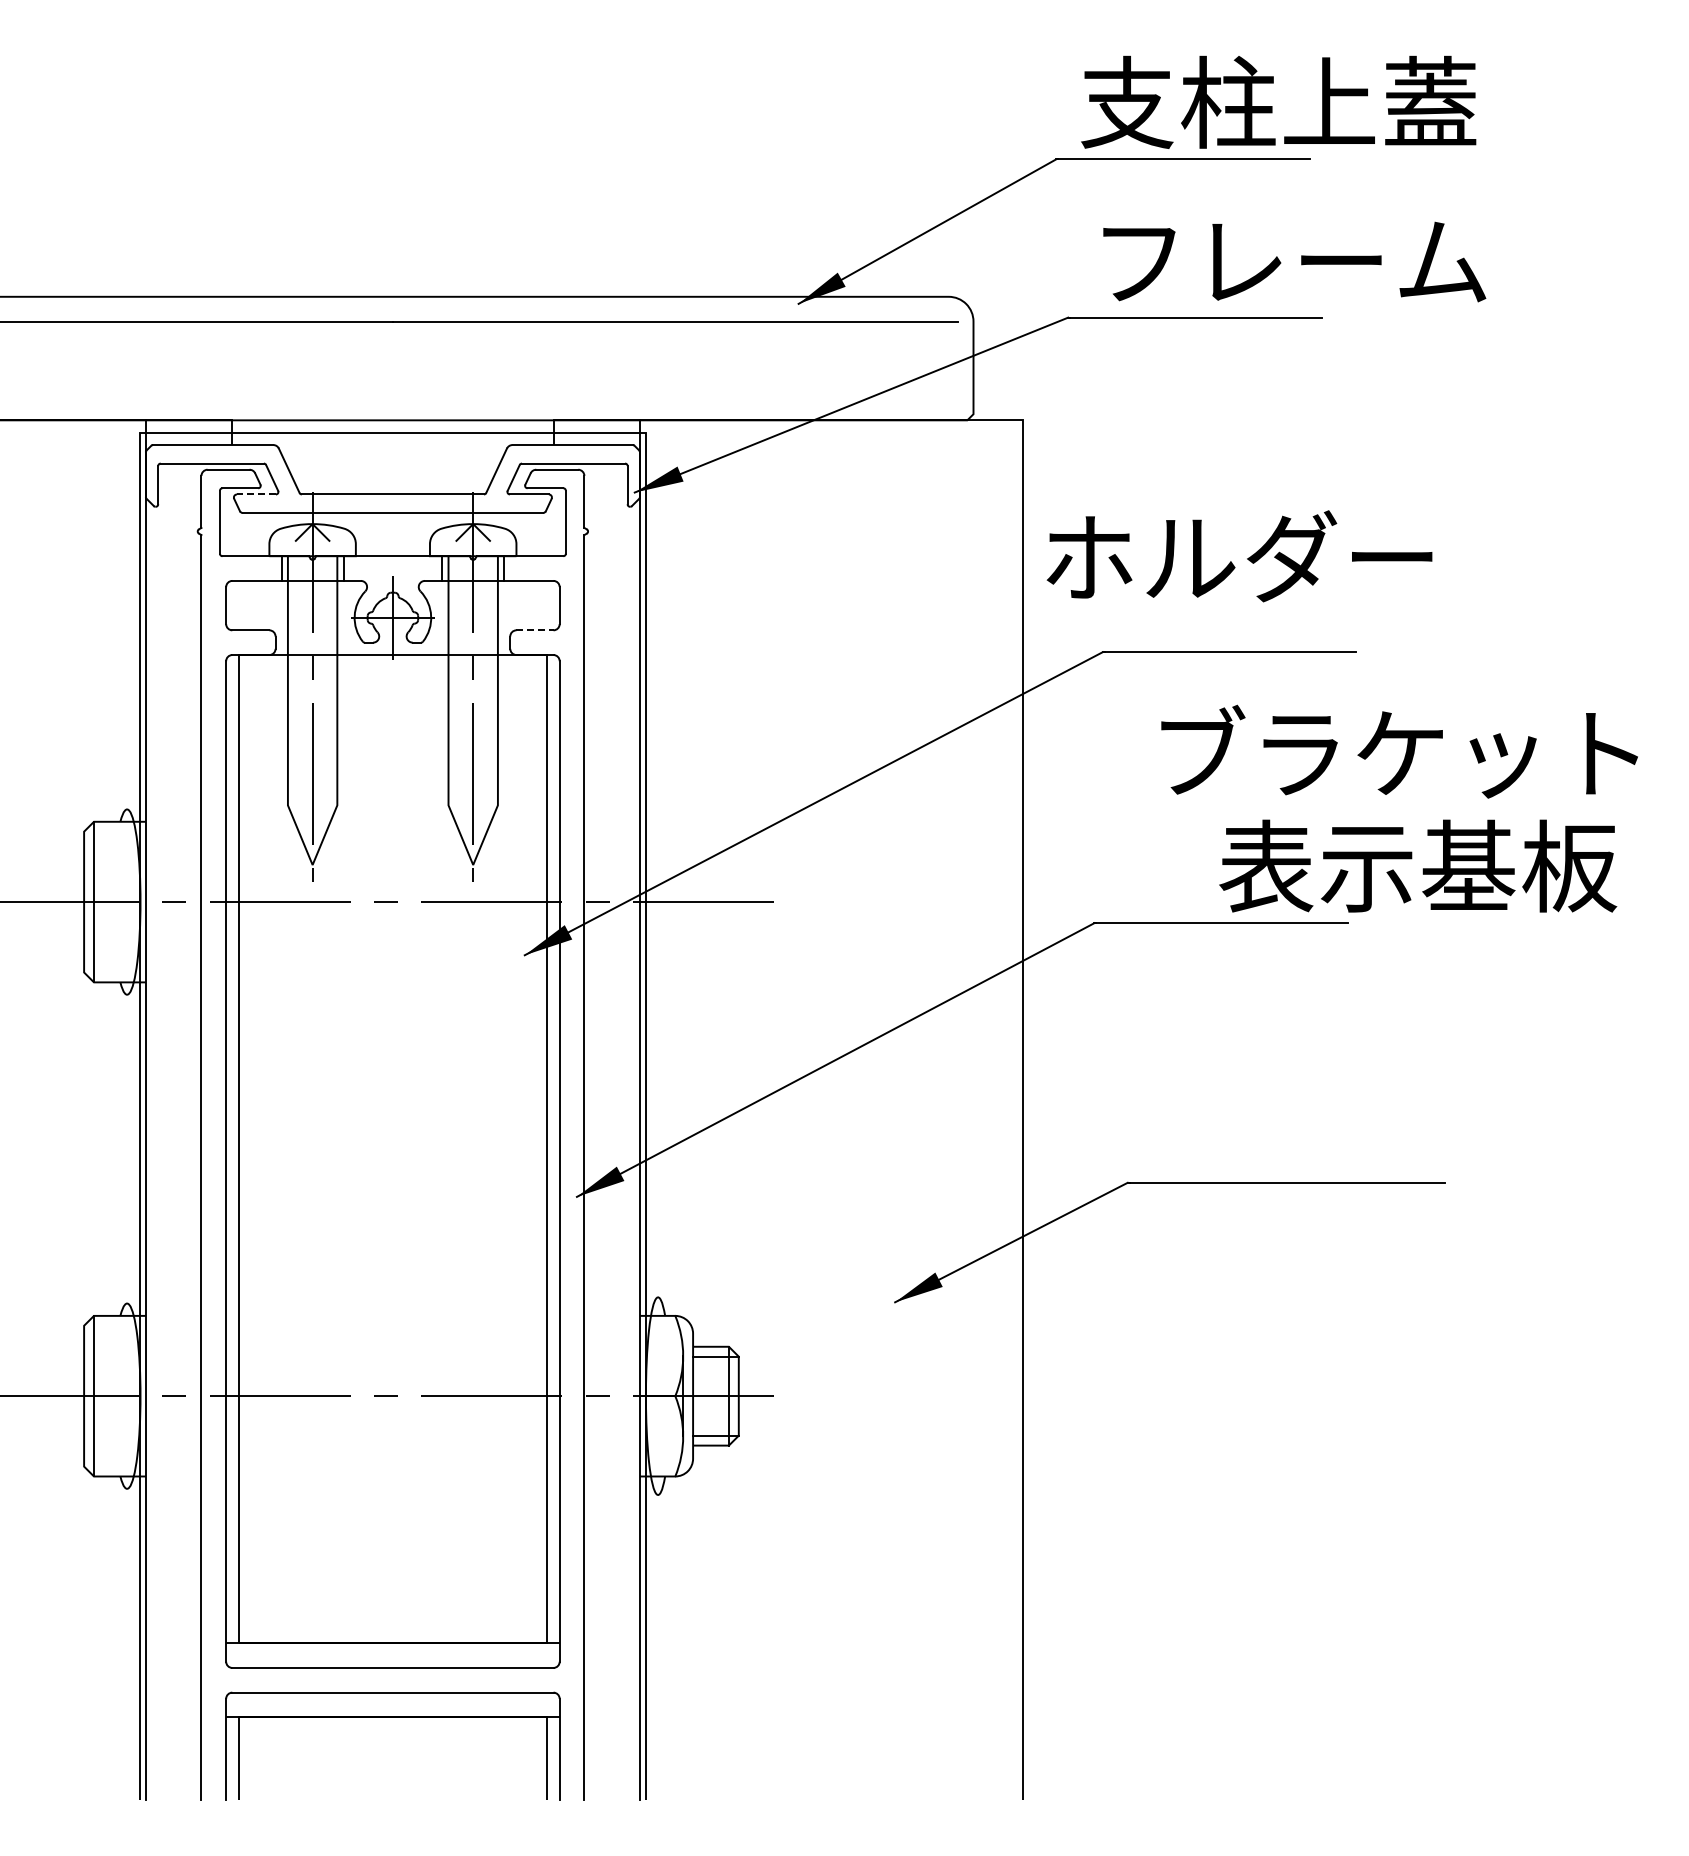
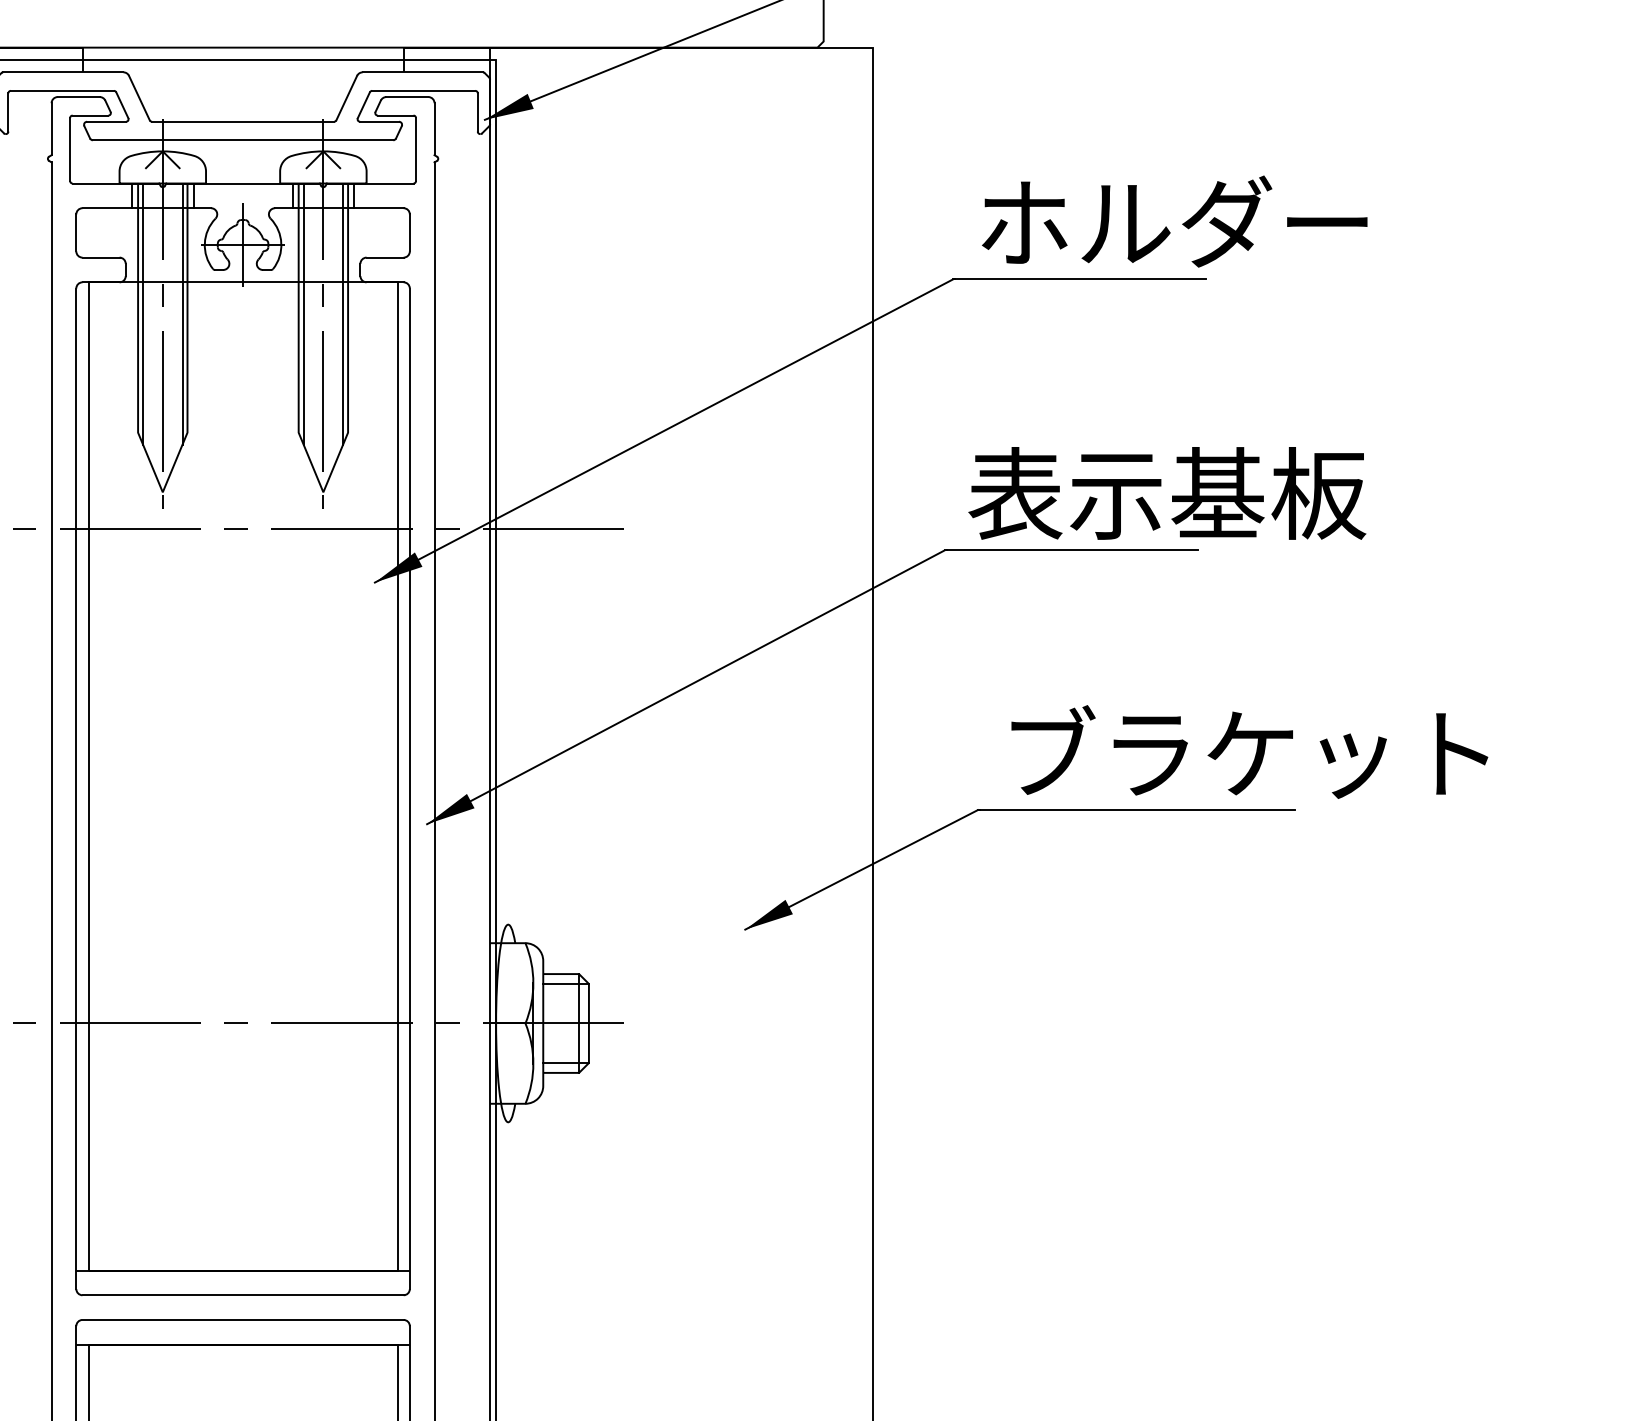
line: (255, 494) -> (105, 121), dashed -> solid
text: (1239, 556) -> (1174, 221), moved
line: (534, 630) -> (384, 257), dashed -> solid
line: (292, 686) -> (142, 313), added
line: (332, 686) -> (182, 313), added
line: (453, 686) -> (303, 313), added
line: (492, 686) -> (342, 313), added
text: (1399, 751) -> (1249, 751), moved
text: (1418, 865) -> (1167, 492), moved

